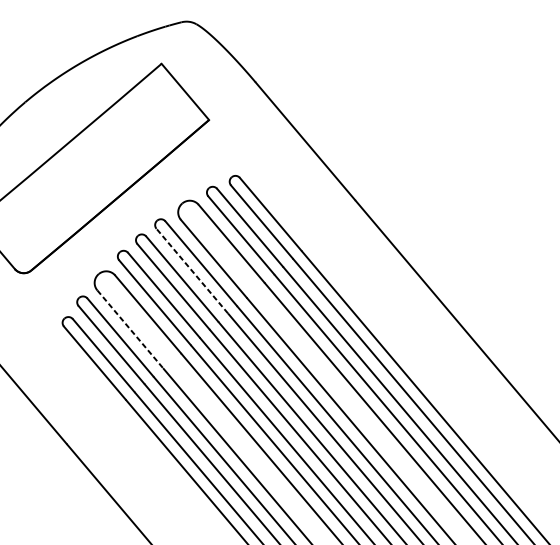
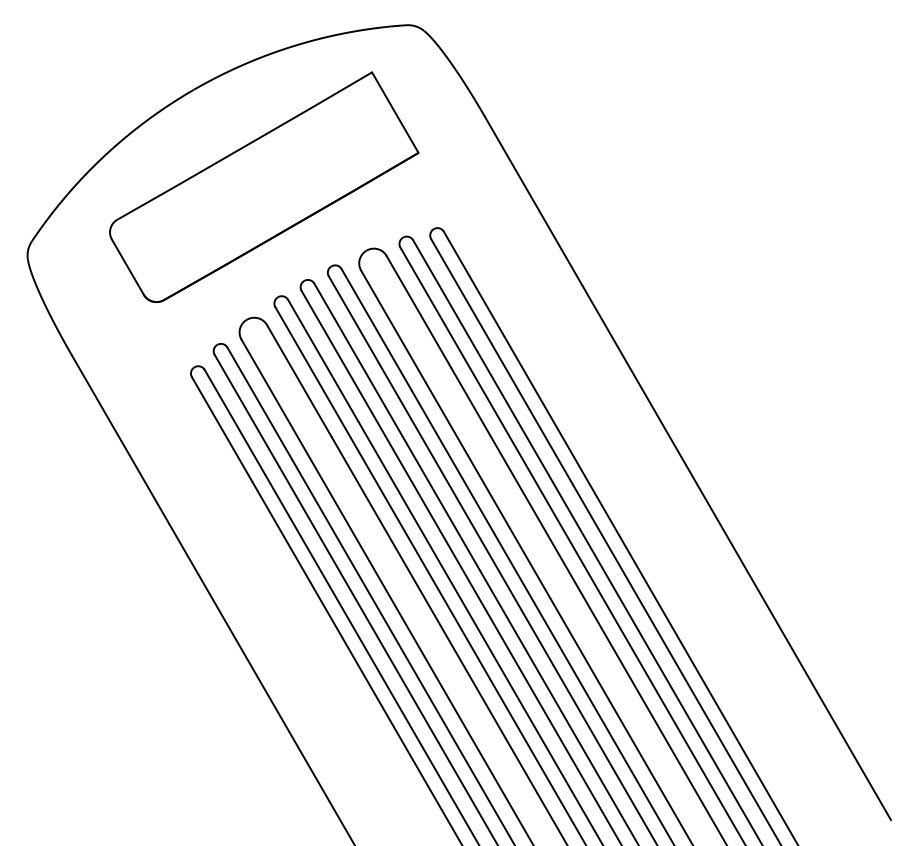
line: (191, 270) -> (363, 336), dashed -> solid
line: (130, 329) -> (273, 395), dashed -> solid

